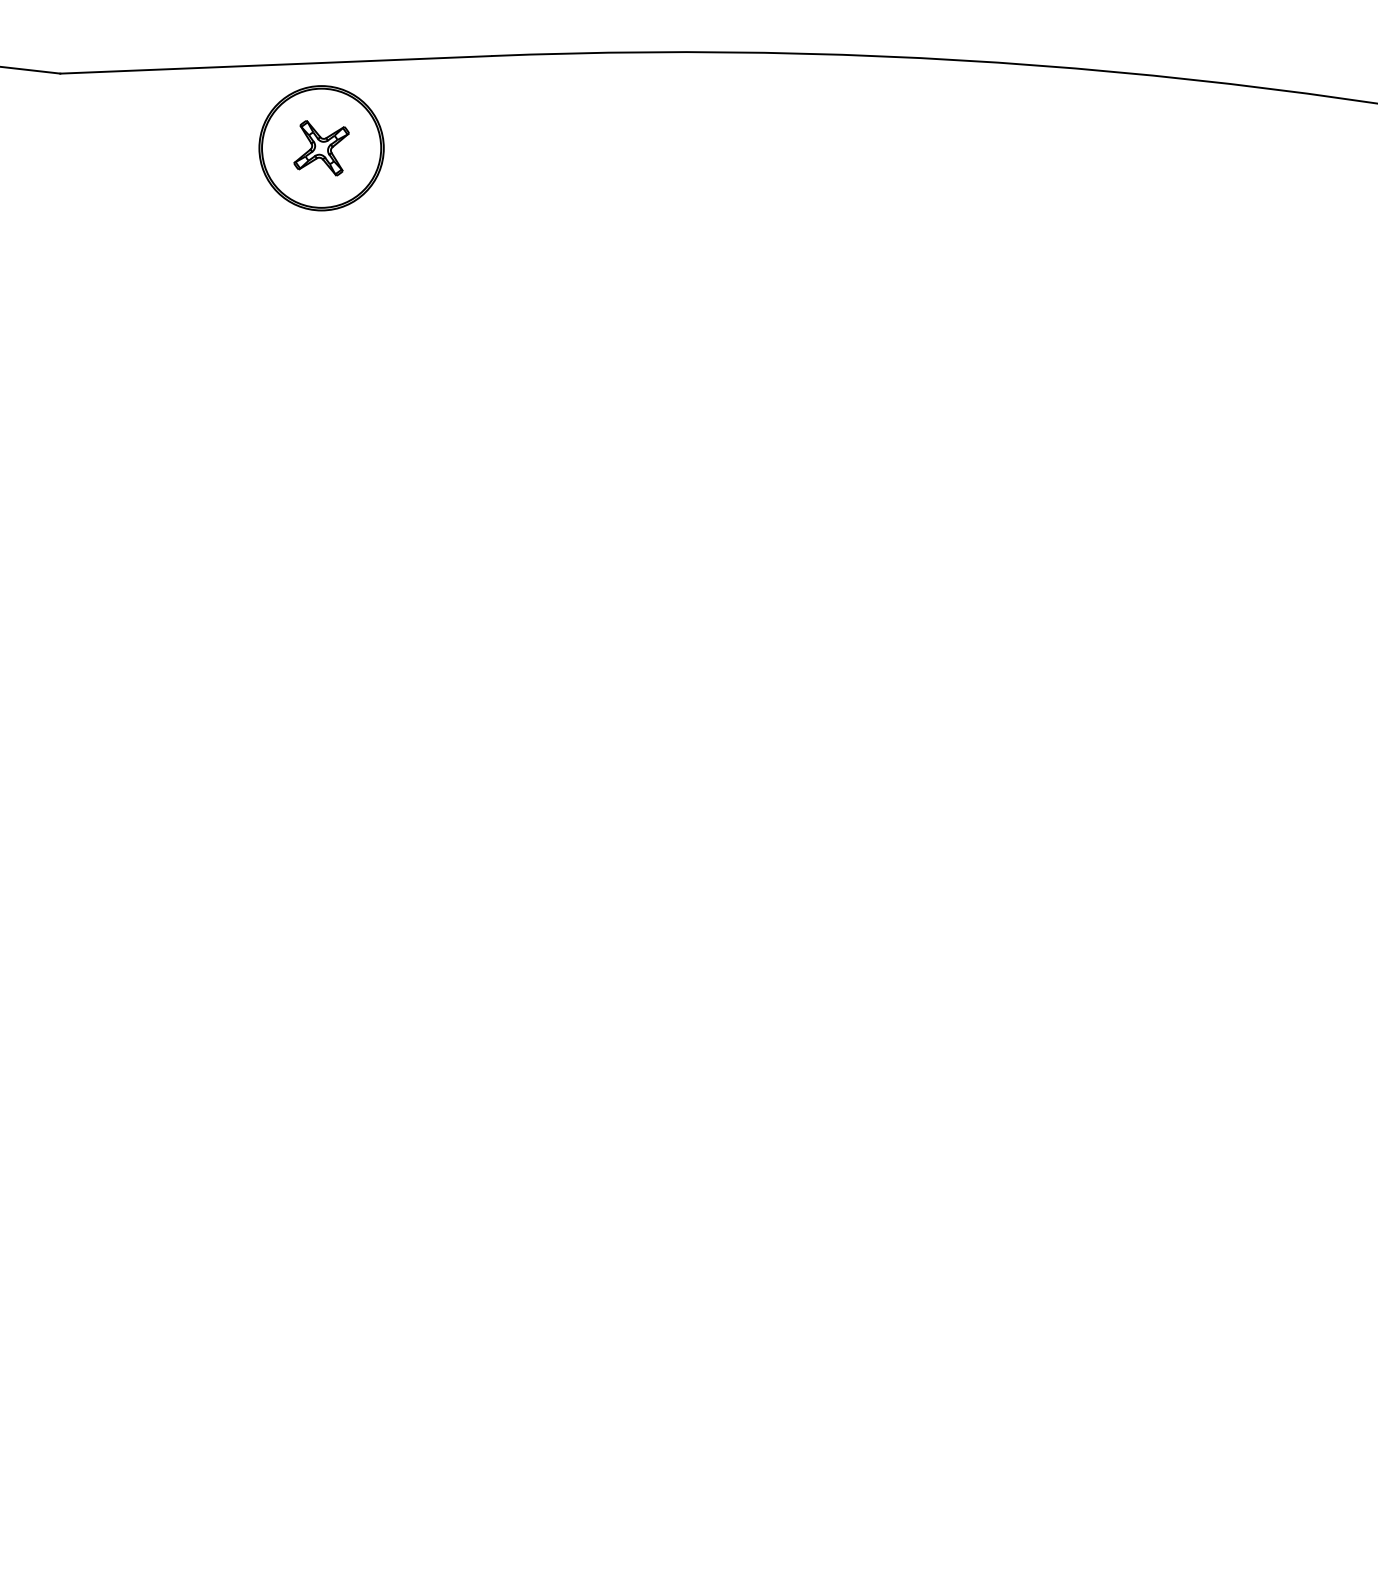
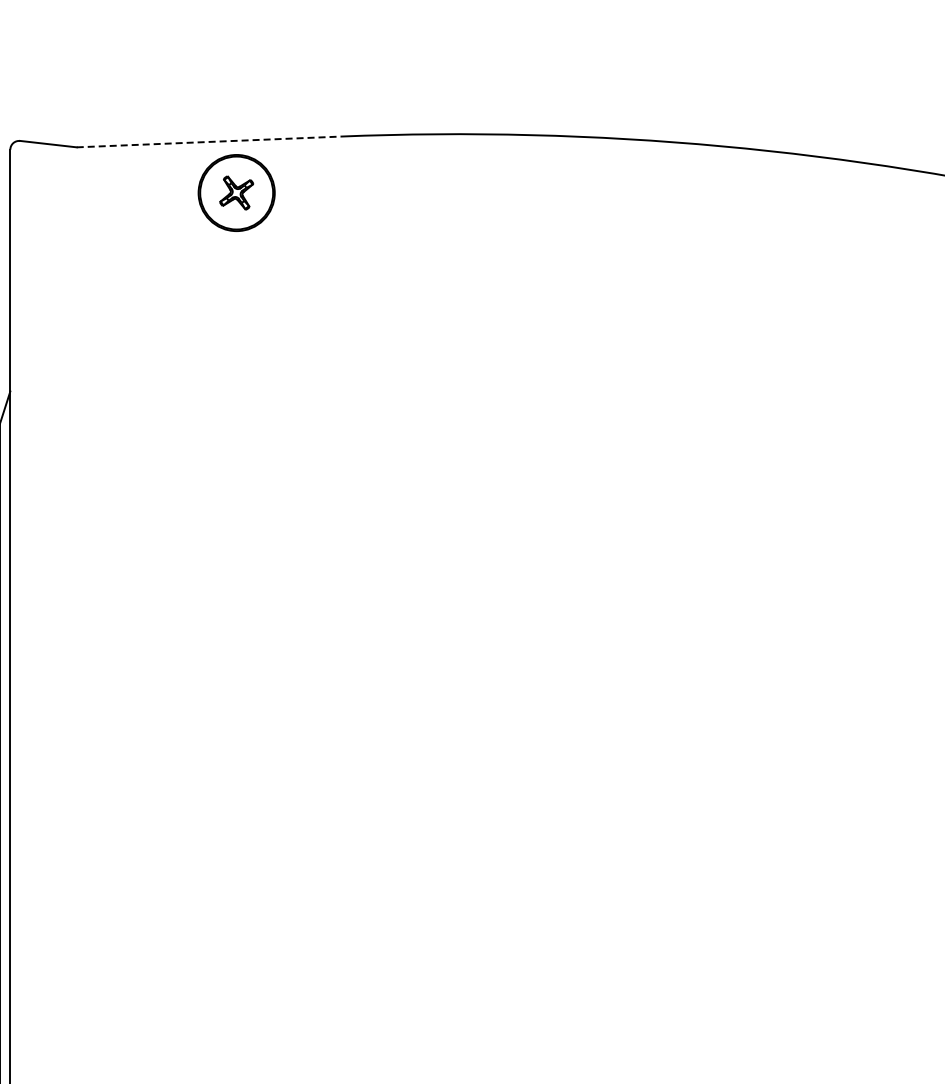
line: (277, 64) -> (209, 141), solid -> dashed

